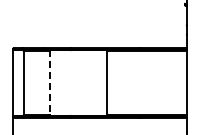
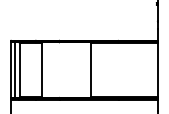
line: (17, 82) -> (14, 69), added
line: (49, 83) -> (41, 70), dashed -> solid

